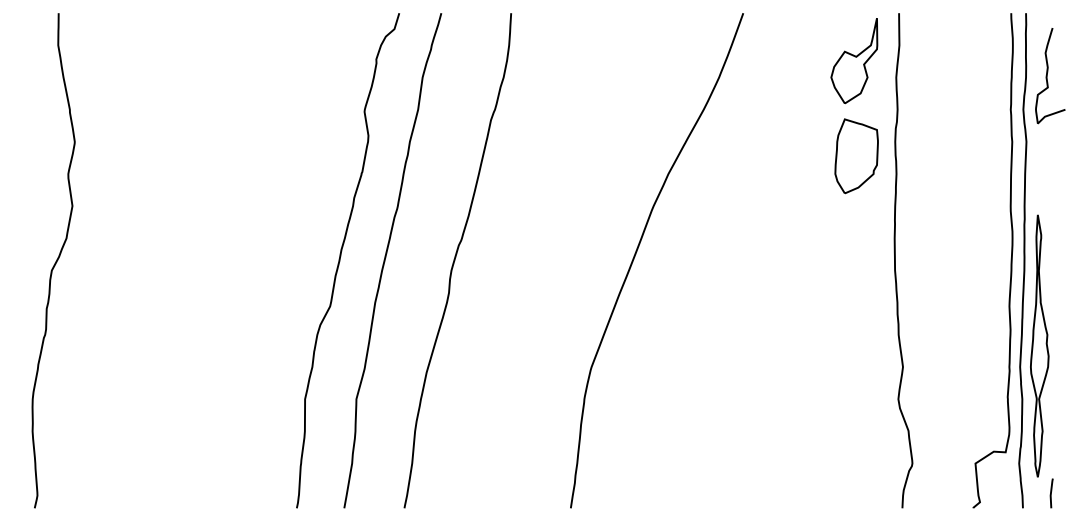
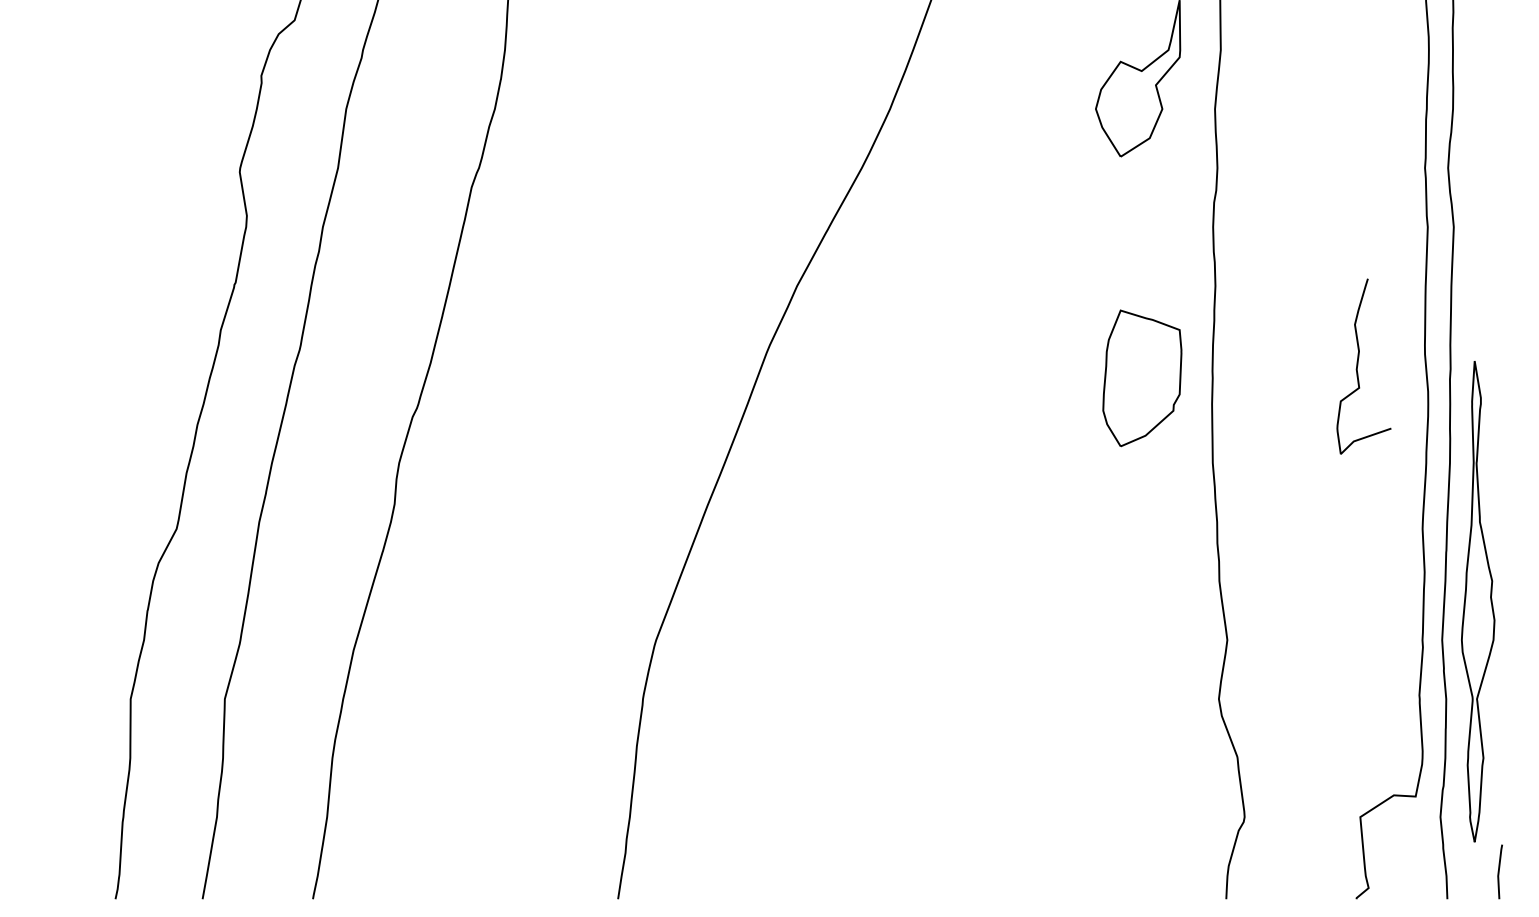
curve: (1047, 76) -> (1358, 367), moved
part: (856, 156) -> (1142, 378), moved

